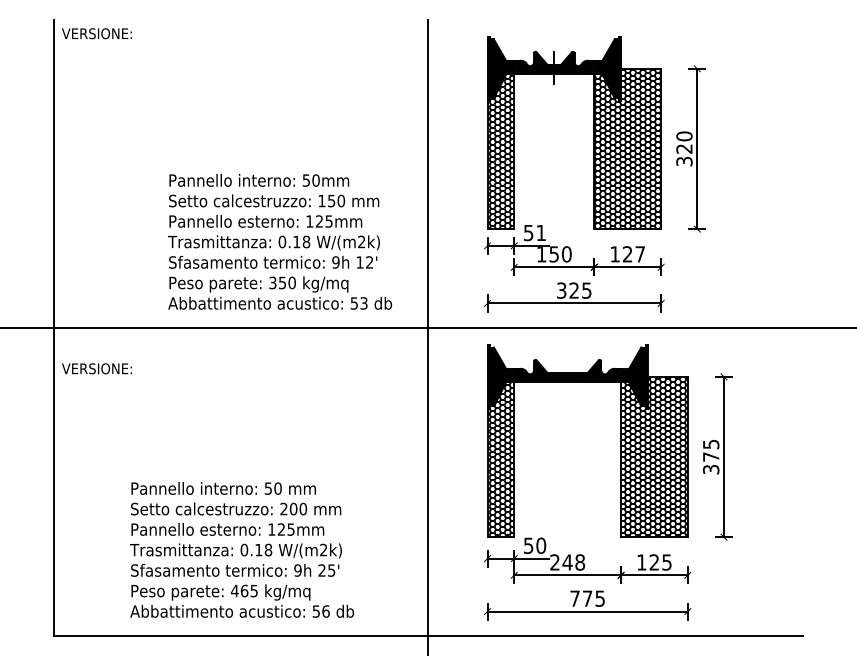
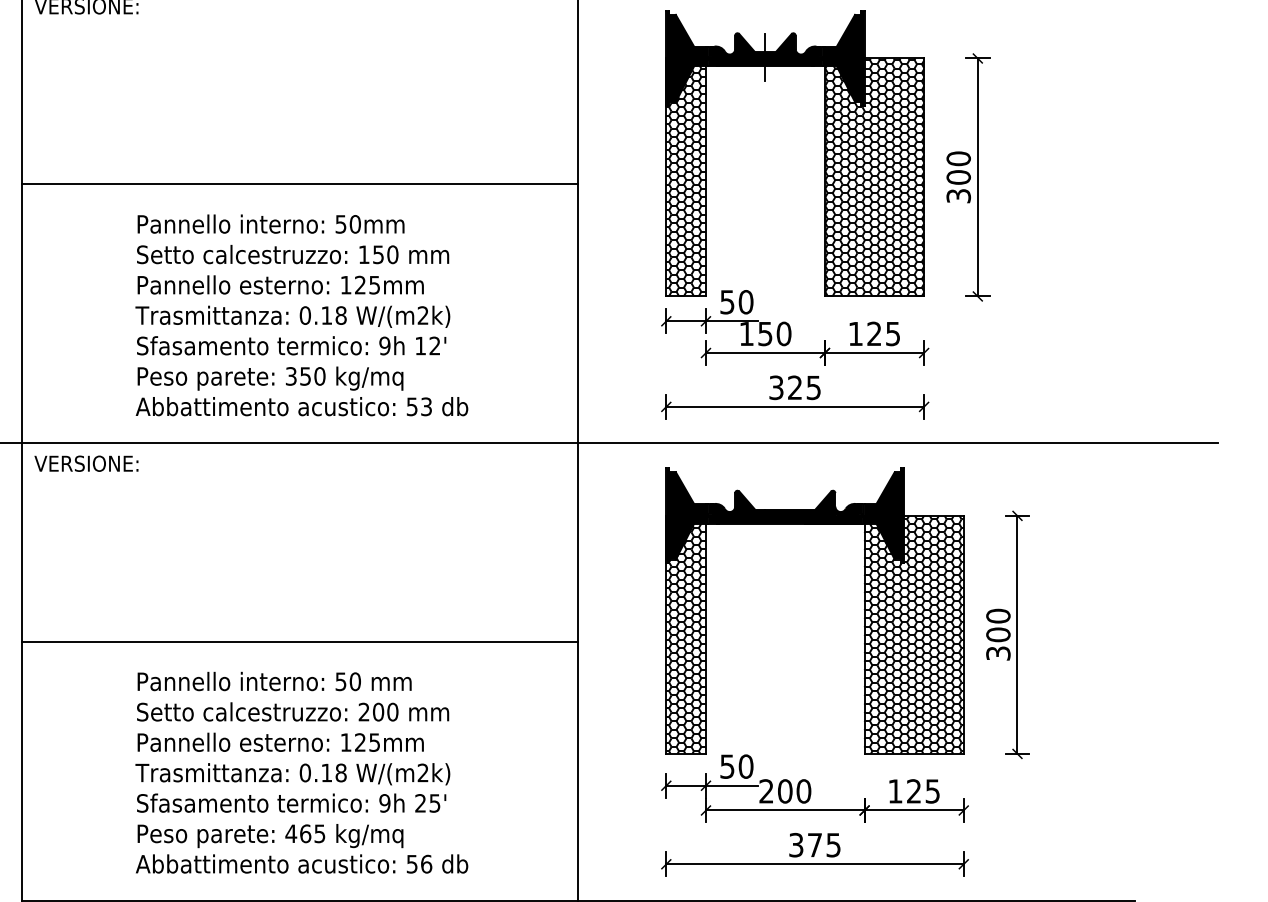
text: (684, 148) -> (958, 176), 320 -> 300
line: (240, 153) -> (299, 184), added
text: (541, 232) -> (746, 301), 51 -> 50
text: (279, 241) -> (301, 314), moved
text: (639, 254) -> (891, 334), 127 -> 125
text: (96, 368) -> (85, 463), moved
text: (711, 450) -> (998, 625), 375 -> 300
line: (240, 461) -> (299, 641), added
text: (573, 562) -> (793, 791), 248 -> 200
text: (574, 598) -> (795, 844), 775 -> 375

